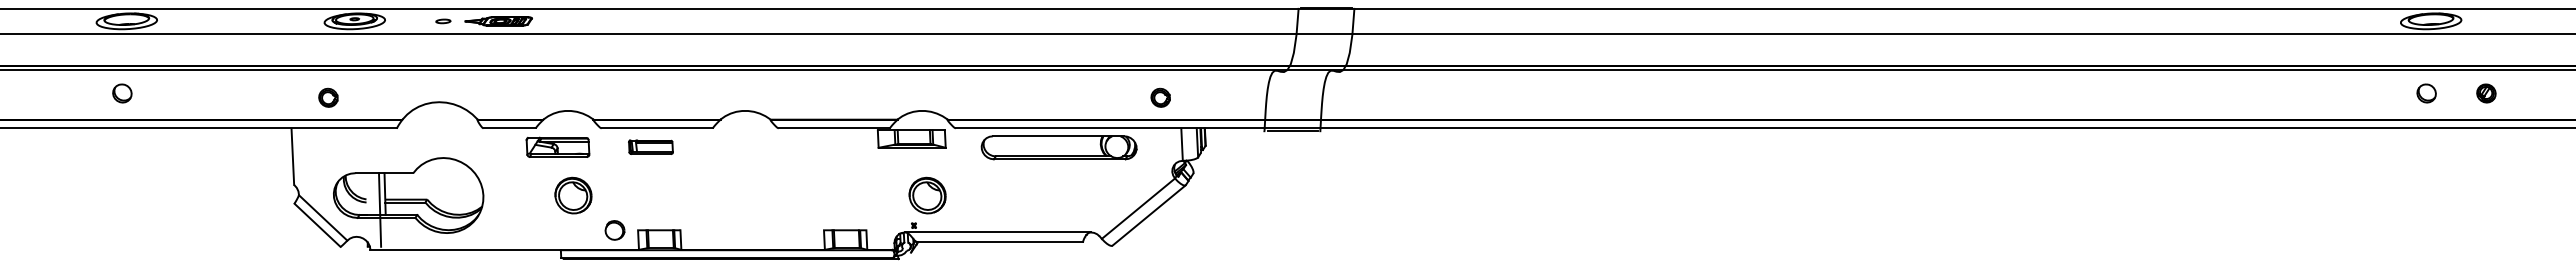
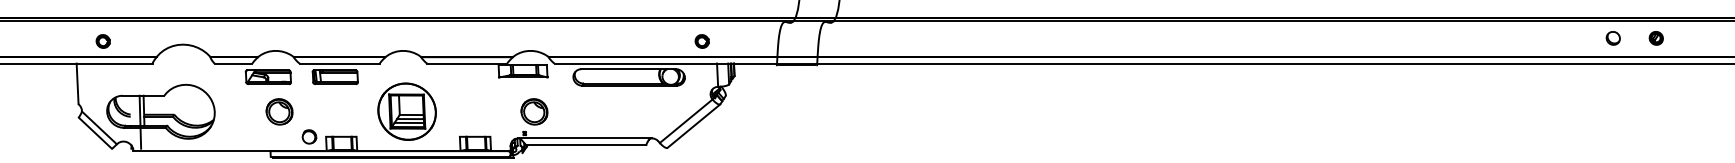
part: (650, 146) -> (335, 76), size x1.43
part: (750, 195) -> (406, 111), added

